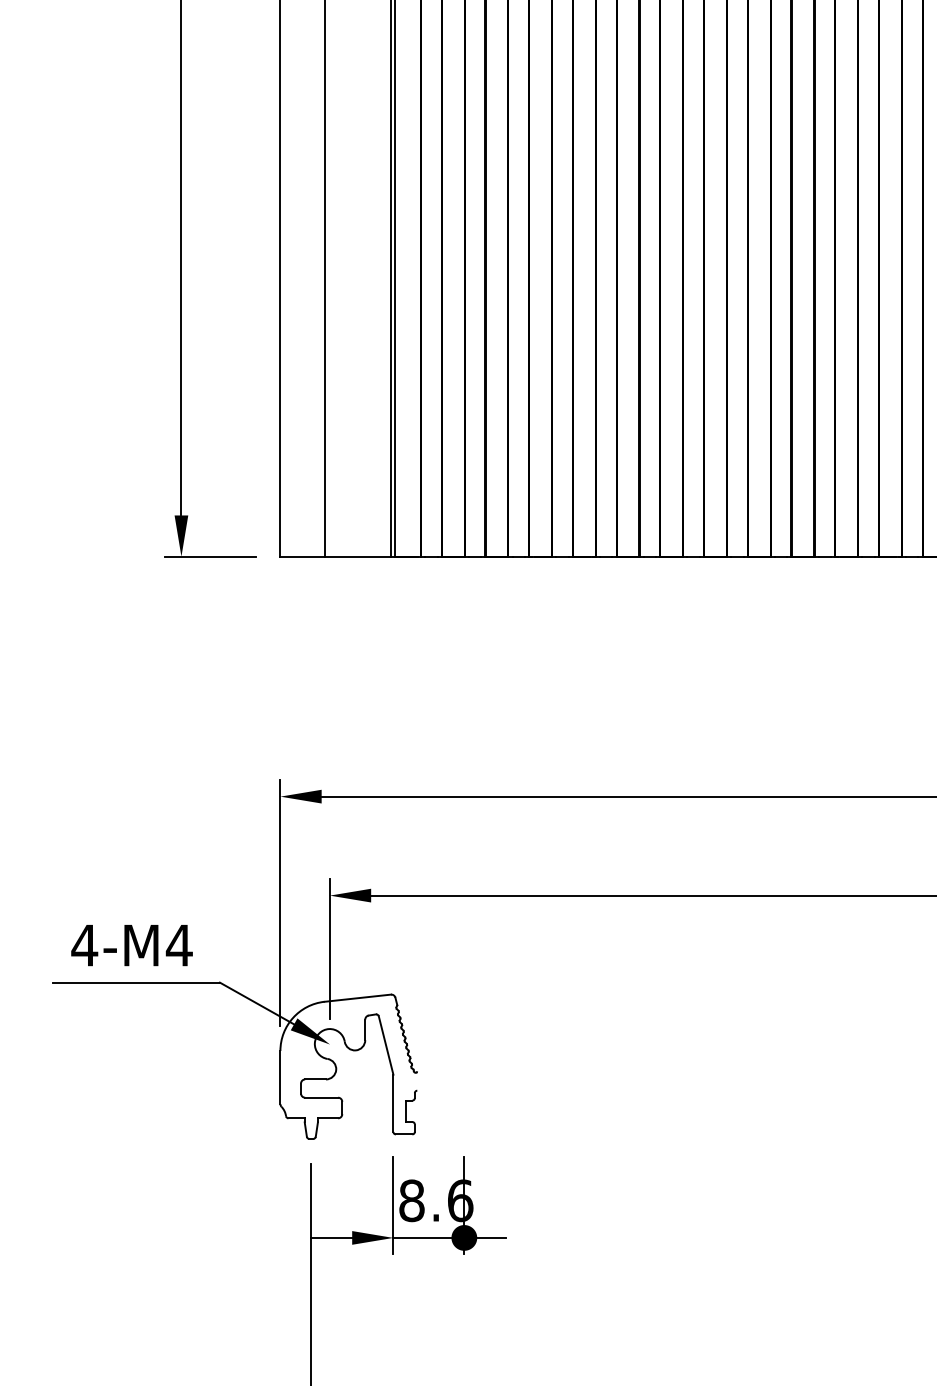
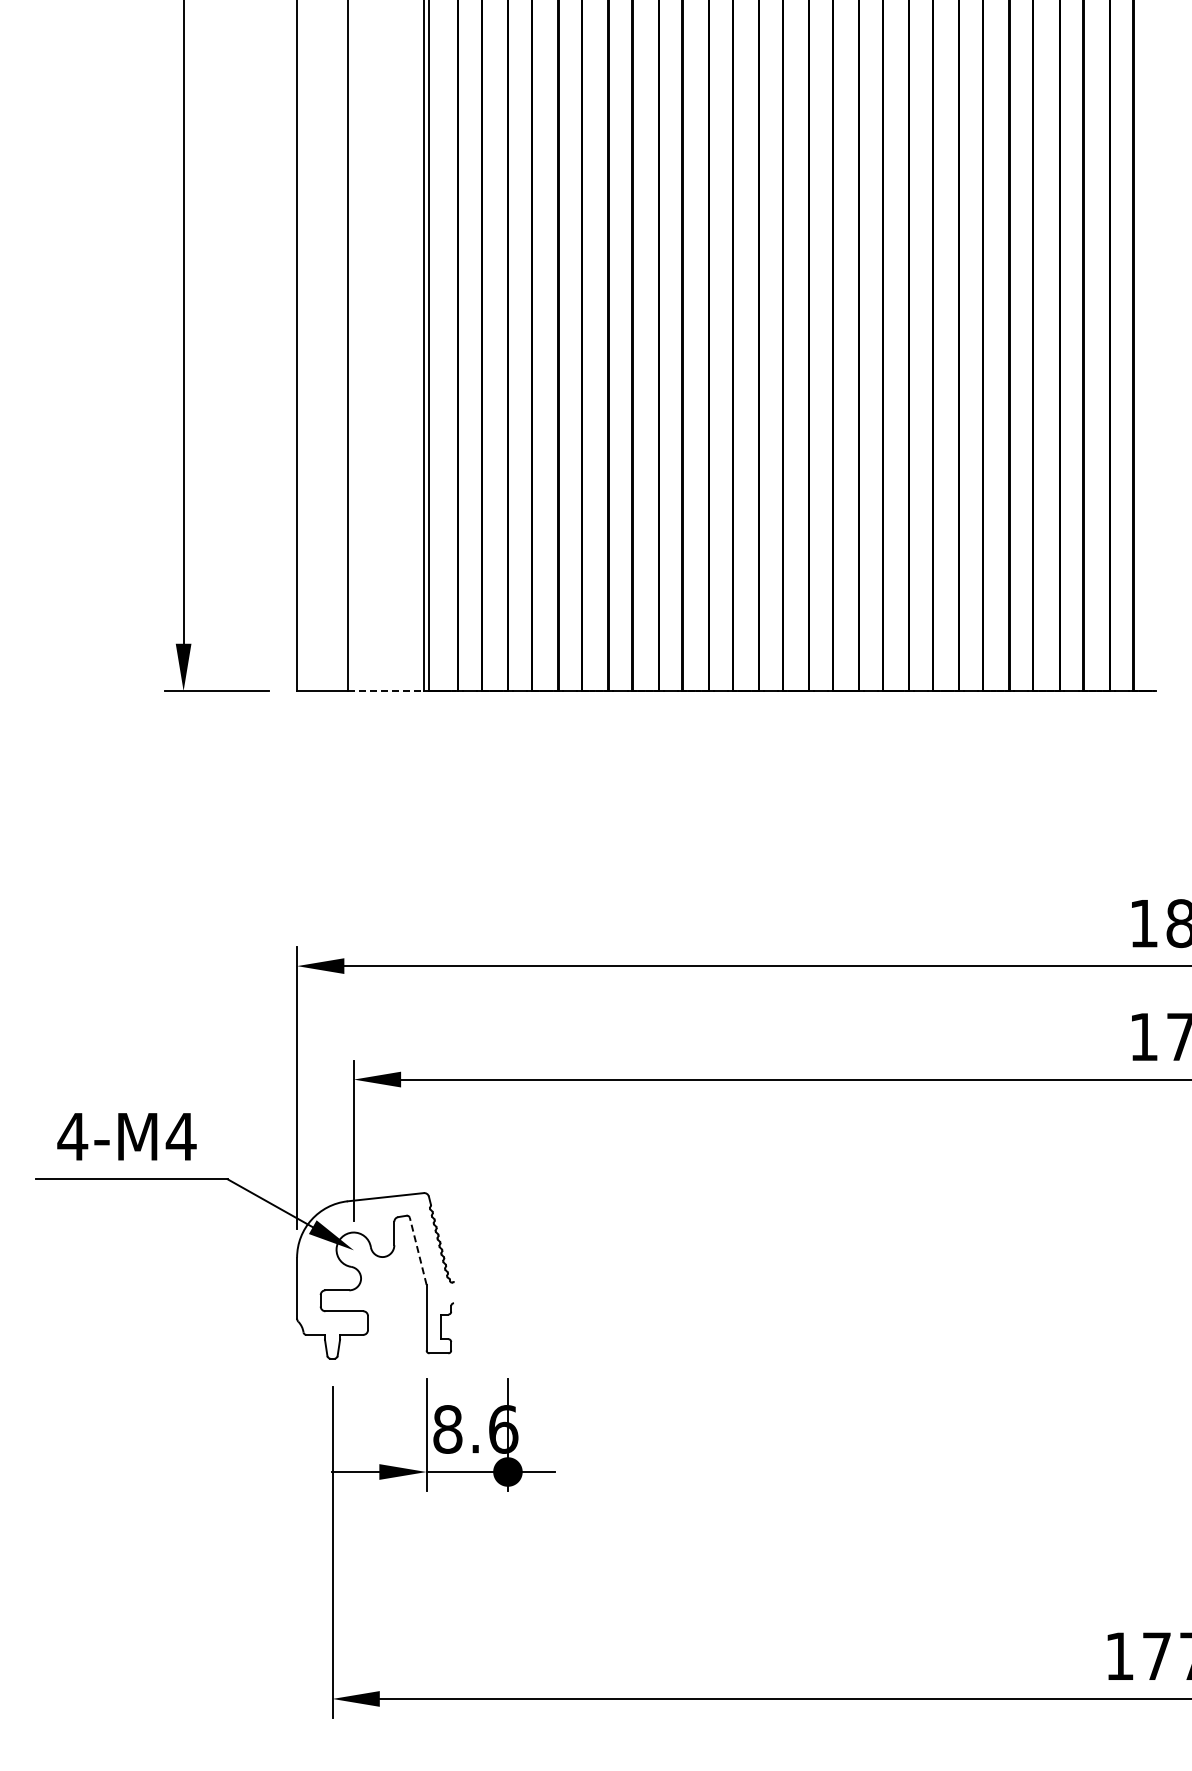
line: (358, 557) -> (386, 691), solid -> dashed
line: (386, 1045) -> (418, 1251), solid -> dashed

